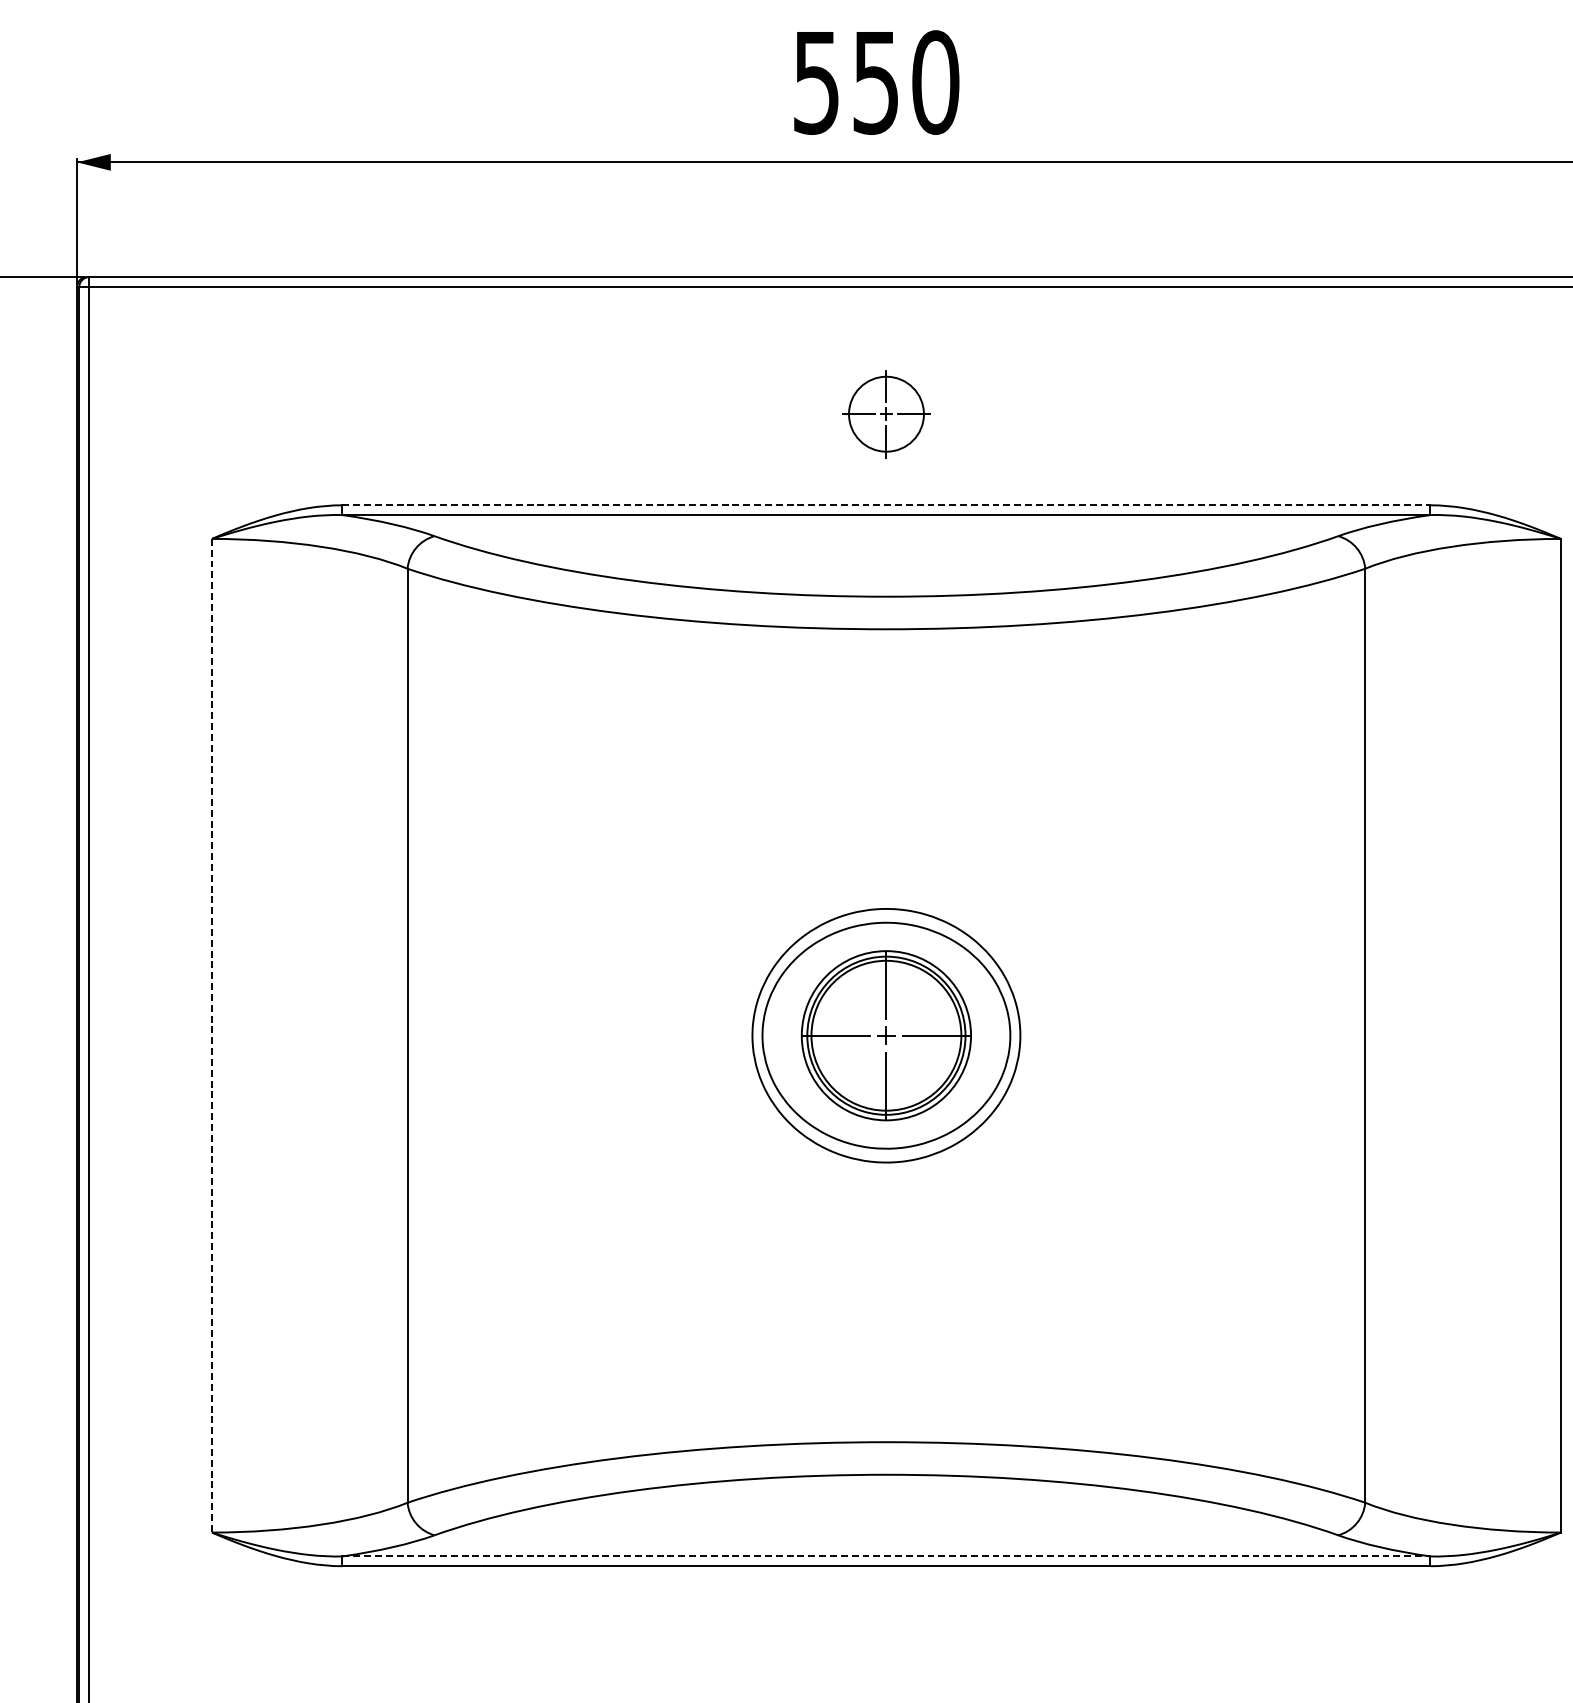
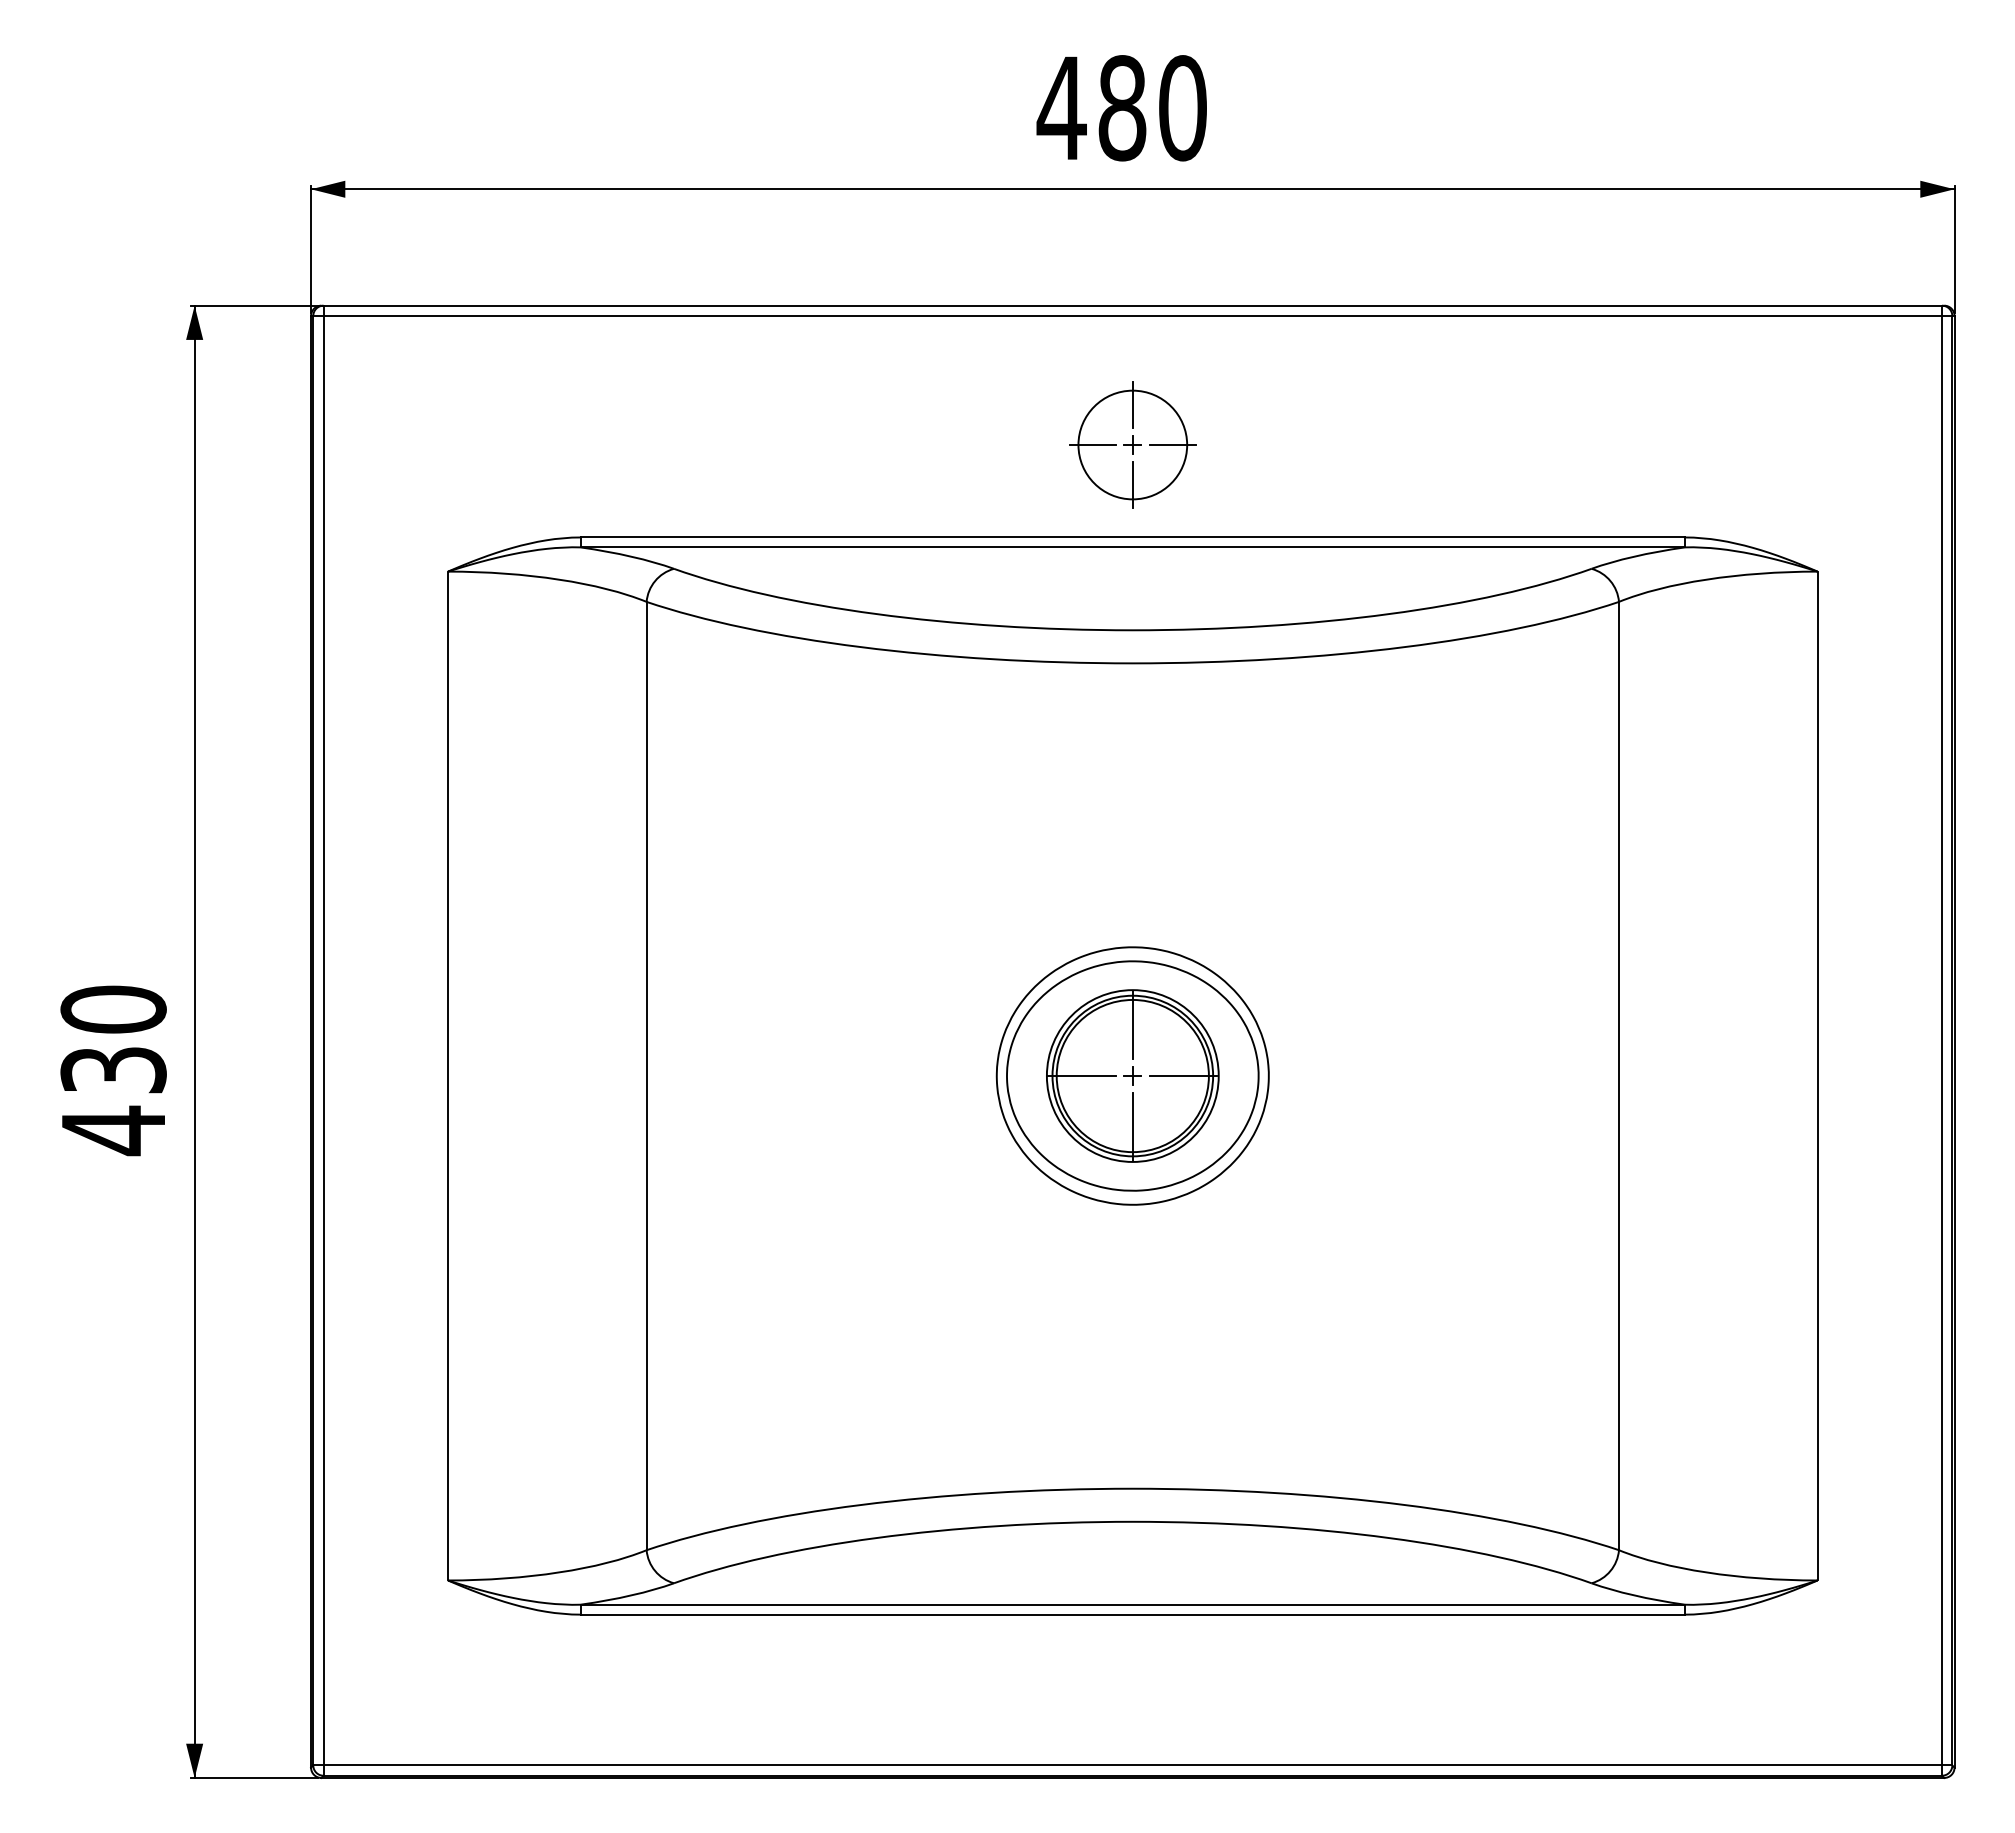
text: (845, 82) -> (1091, 108), 550 -> 480
part: (886, 413) -> (1132, 444), size x1.43
line: (887, 505) -> (1133, 537), dashed -> solid
line: (212, 1036) -> (448, 1076), dashed -> solid
line: (887, 1556) -> (1133, 1604), dashed -> solid

